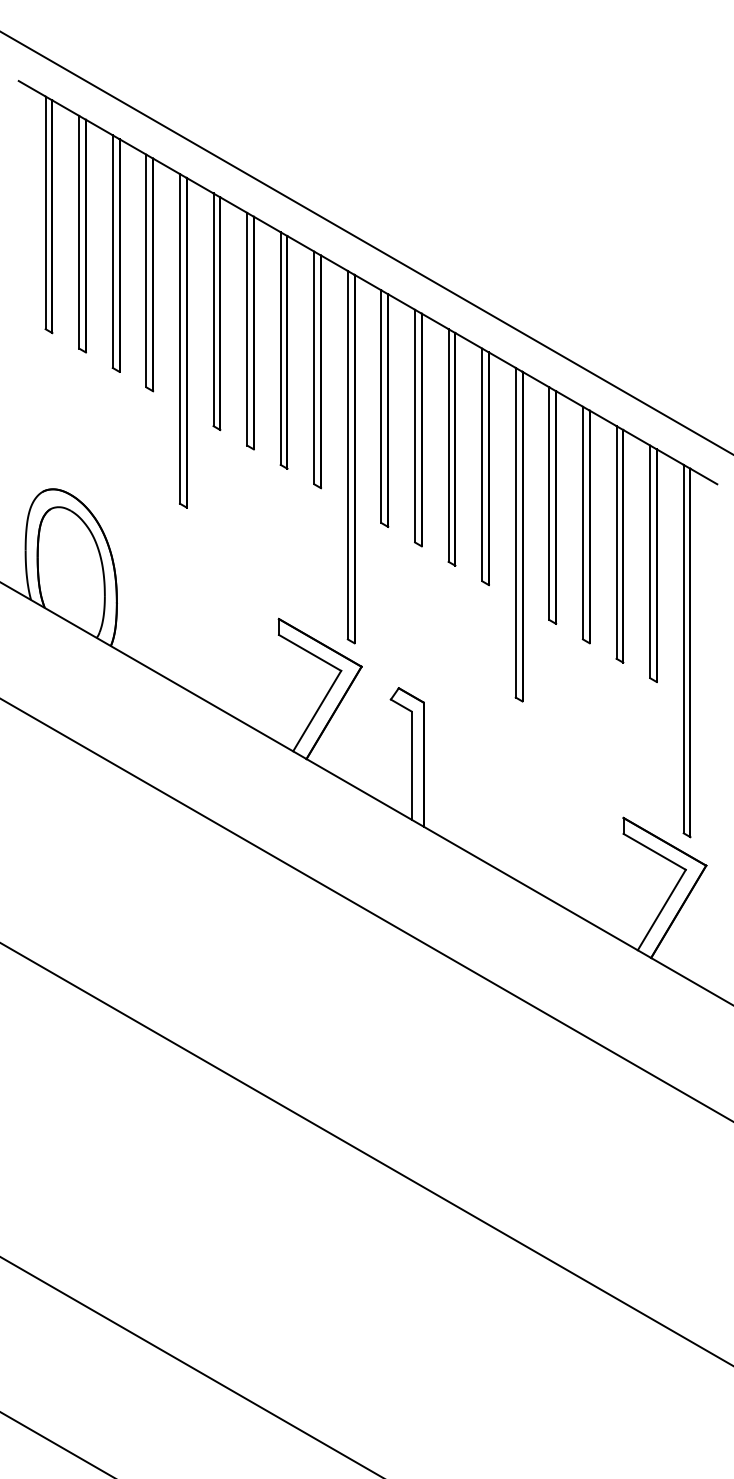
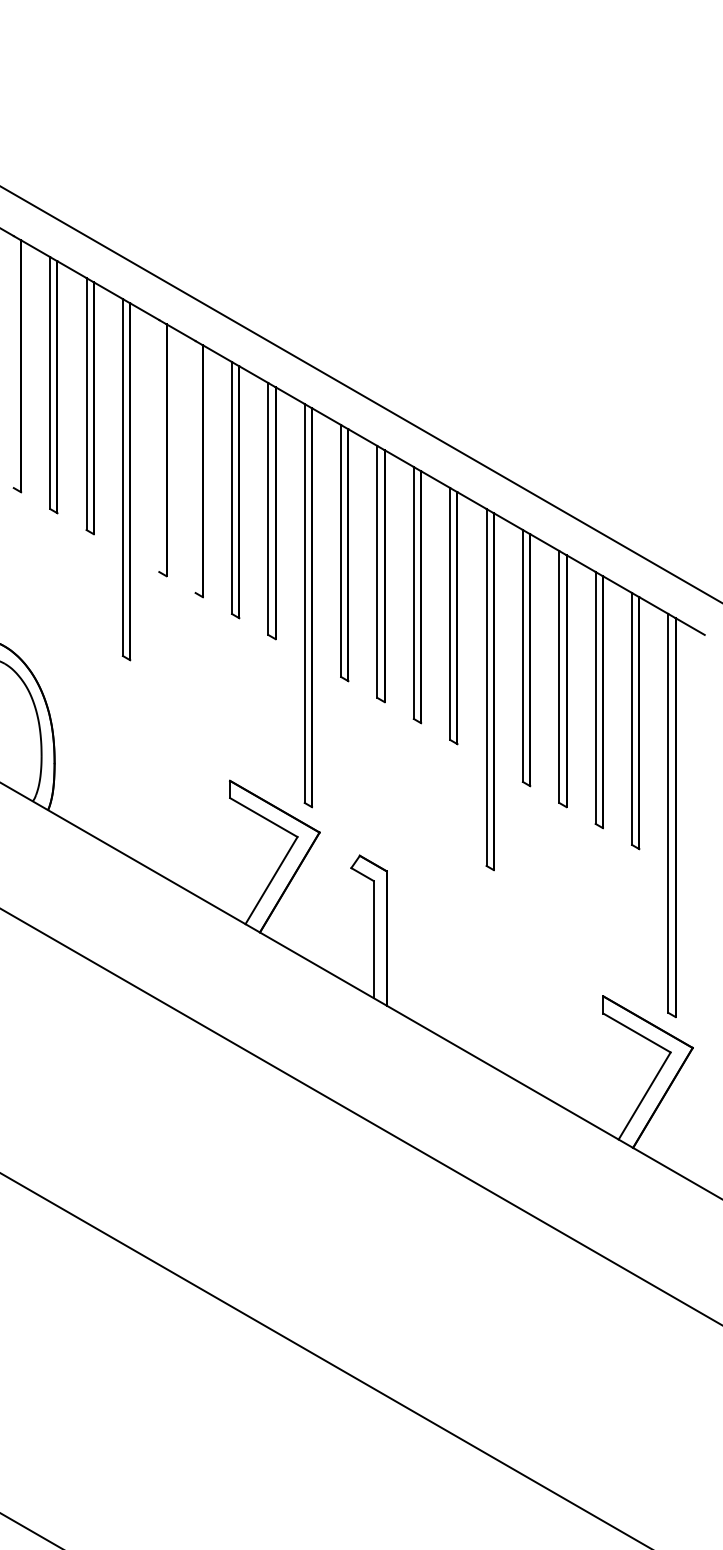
line: (79, 231) -> (14, 361), removed
line: (213, 309) -> (159, 445), removed
line: (247, 328) -> (196, 466), removed

